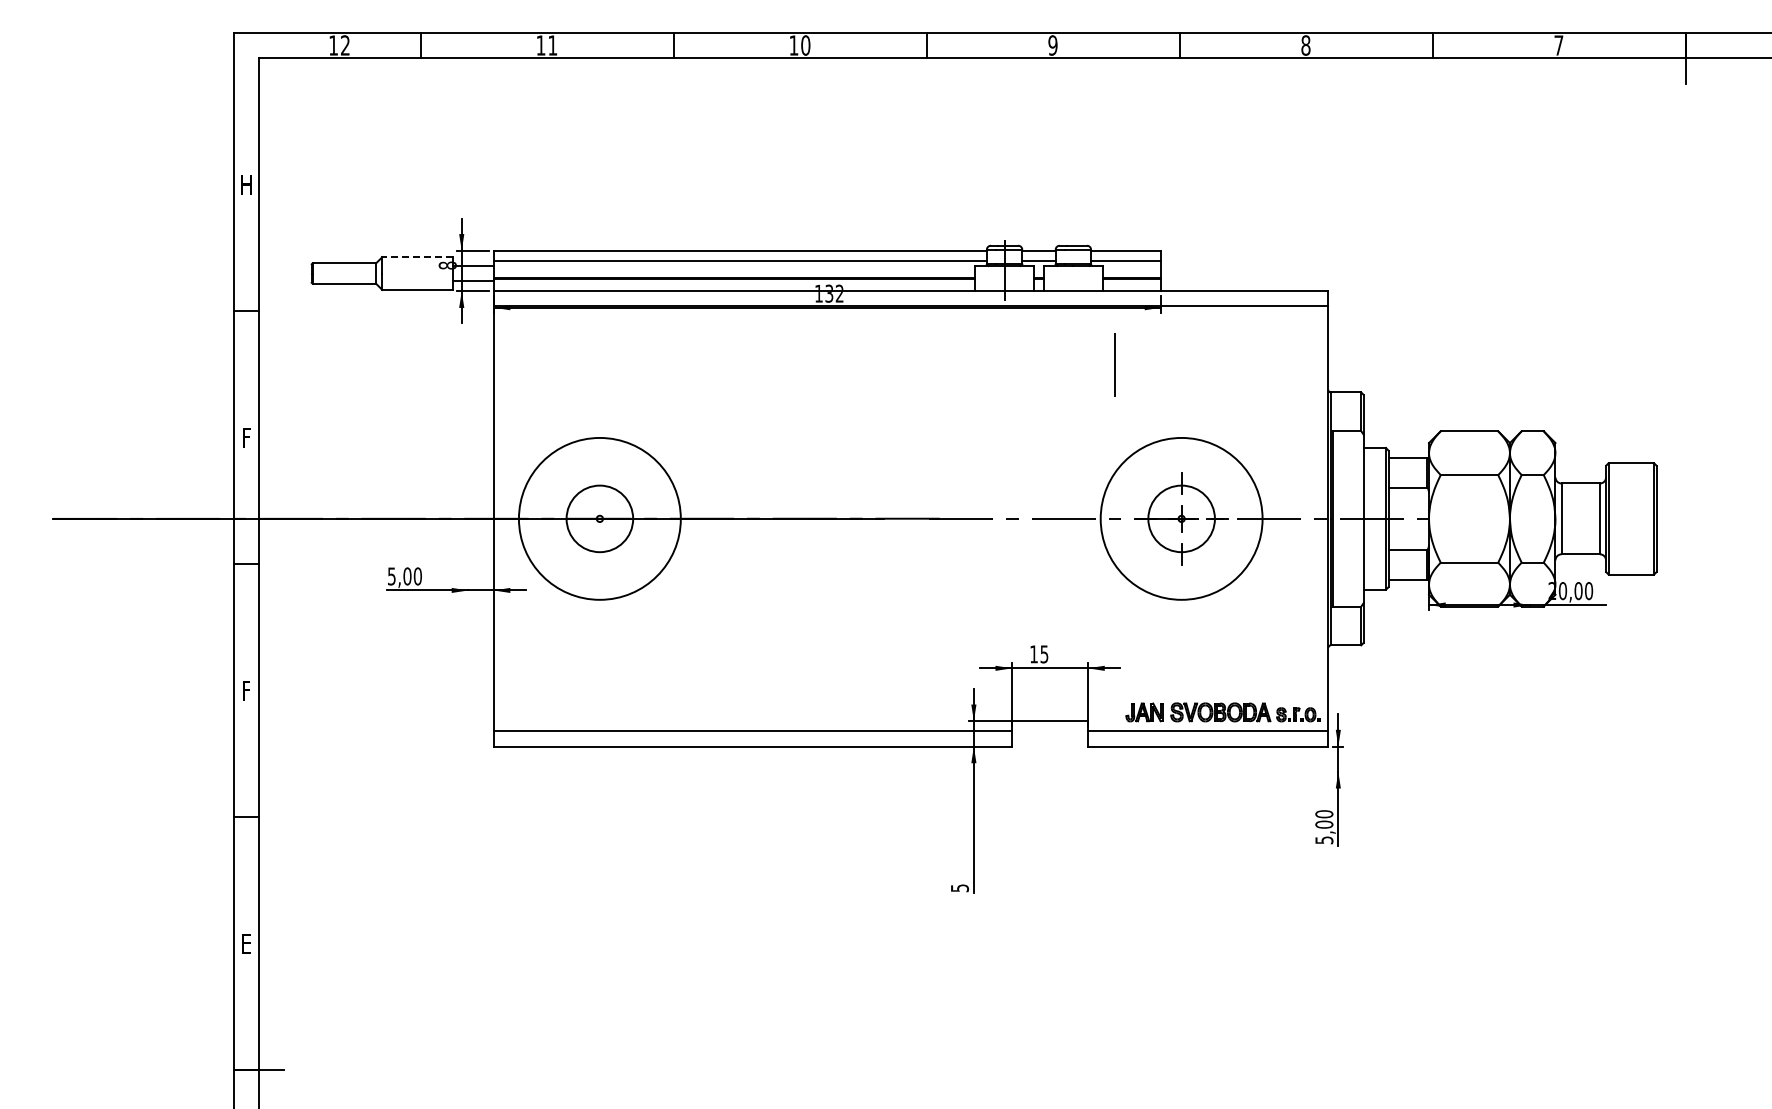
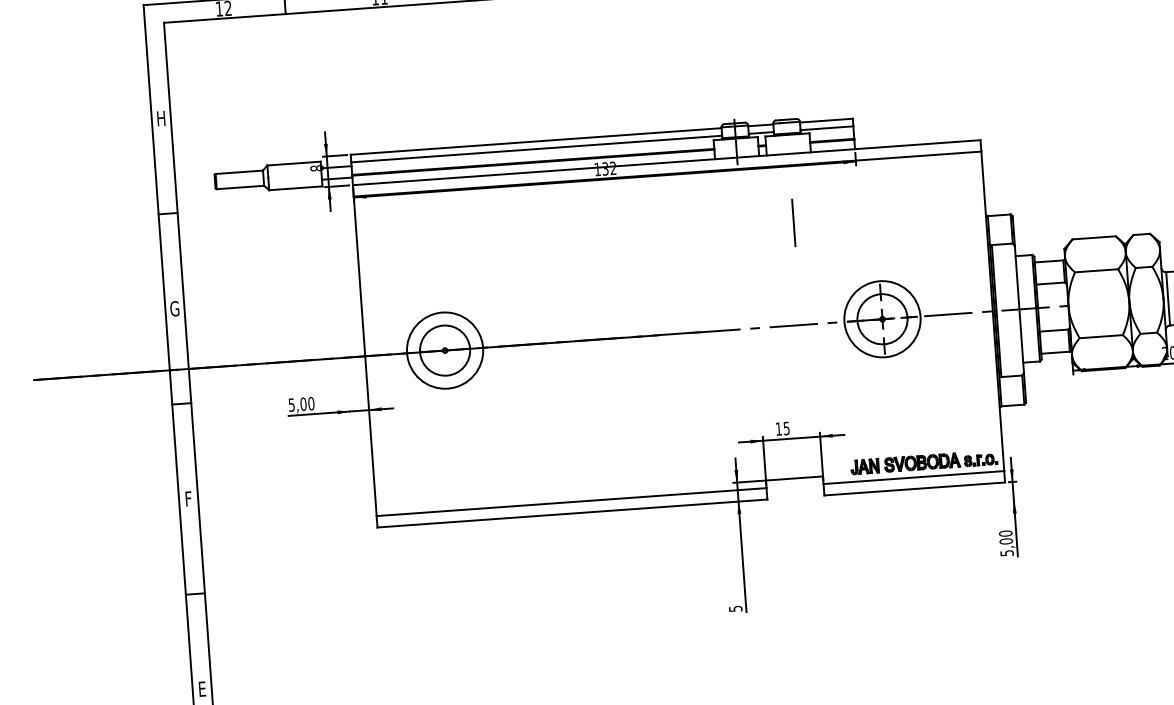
line: (417, 257) -> (293, 163), dashed -> solid
line: (1114, 364) -> (793, 222), moved
text: (245, 437) -> (174, 308), F -> G
circle: (599, 518) -> (444, 350), size x0.62
circle: (1181, 518) -> (882, 318), size x0.62

